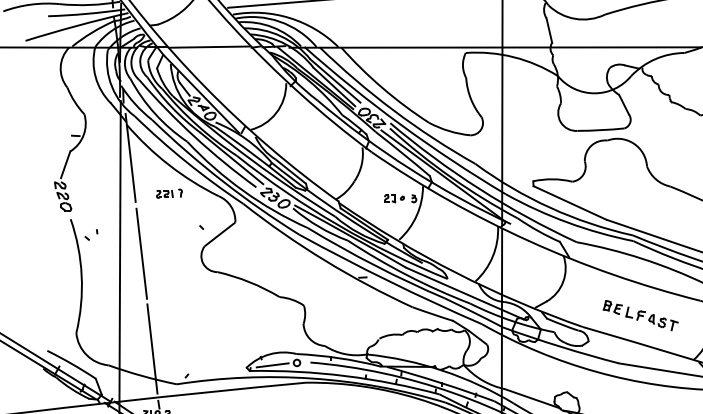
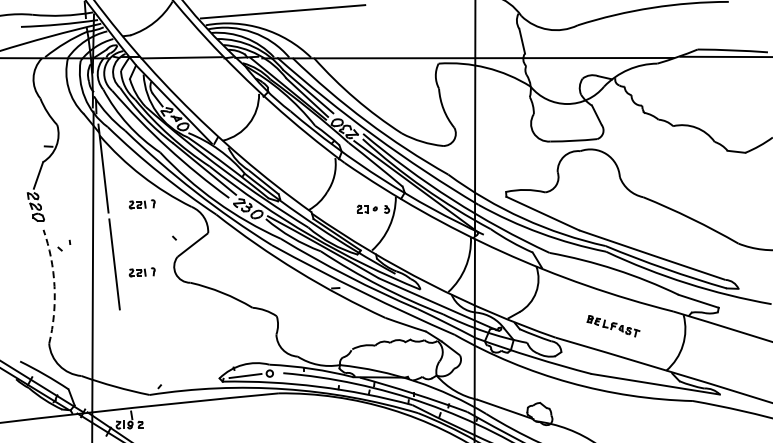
part: (168, 261) -> (141, 272), added
arc: (81, 275) -> (54, 286), solid -> dashed
part: (640, 314) -> (613, 325), size x0.7
line: (152, 348) -> (125, 359), removed

